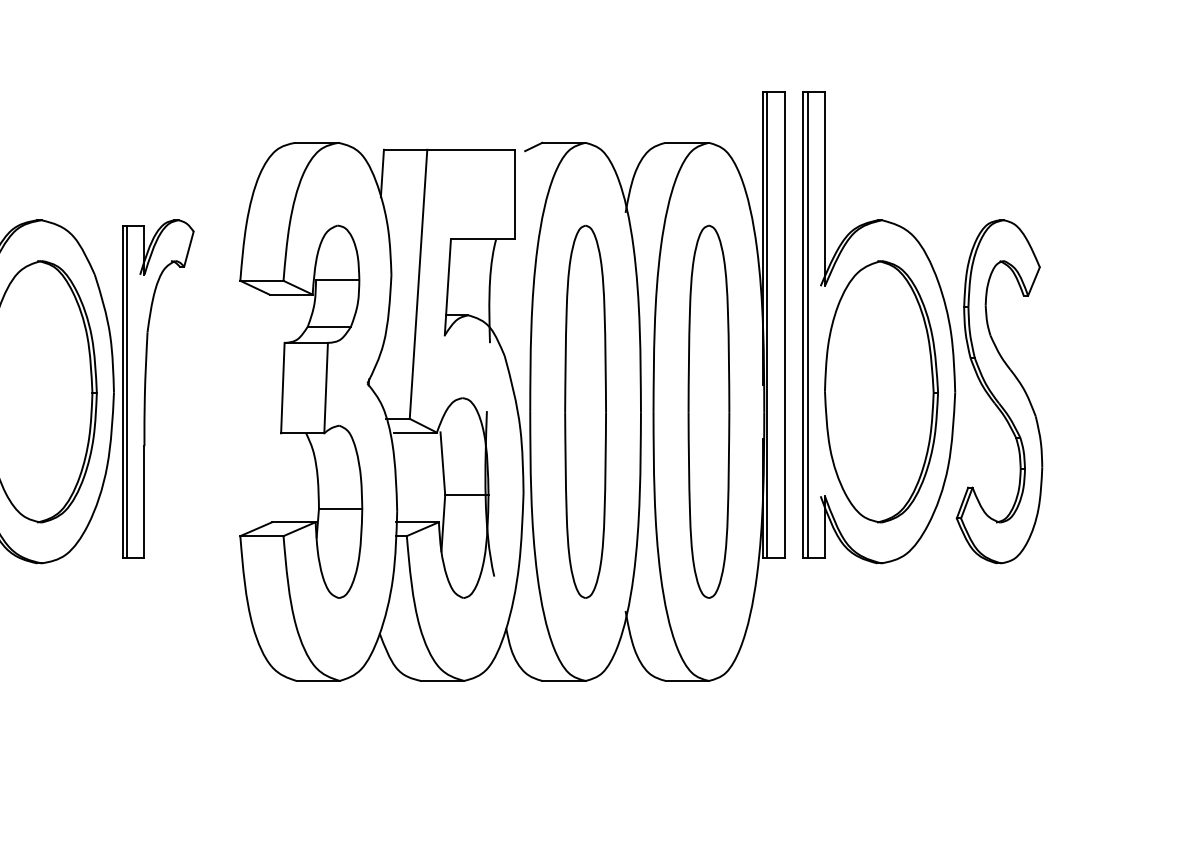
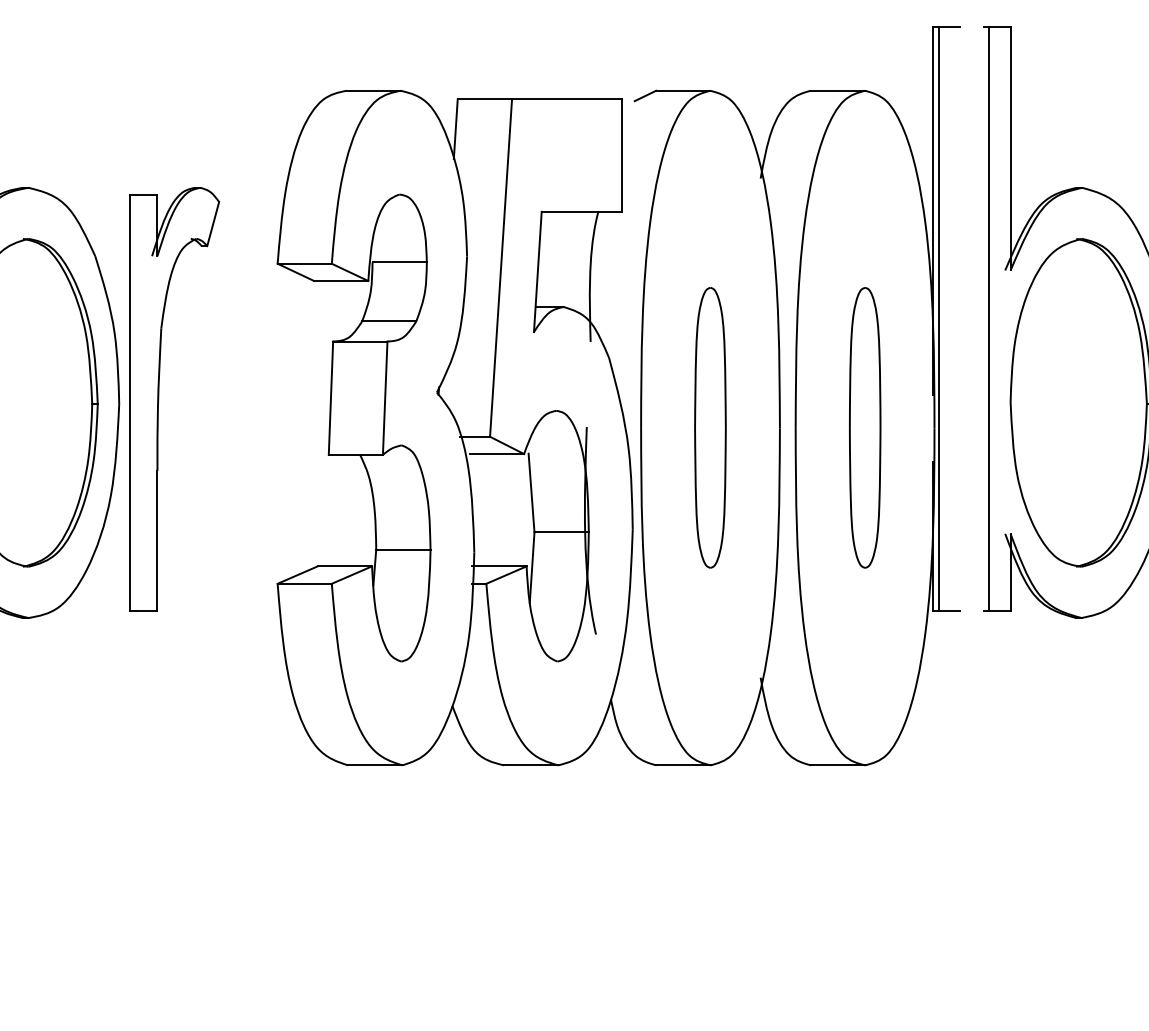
line: (784, 324) -> (959, 318), removed
line: (803, 324) -> (983, 318), removed
line: (127, 391) -> (136, 402), removed
part: (585, 411) -> (710, 427), size x0.6
part: (708, 411) -> (864, 427), size x0.6

